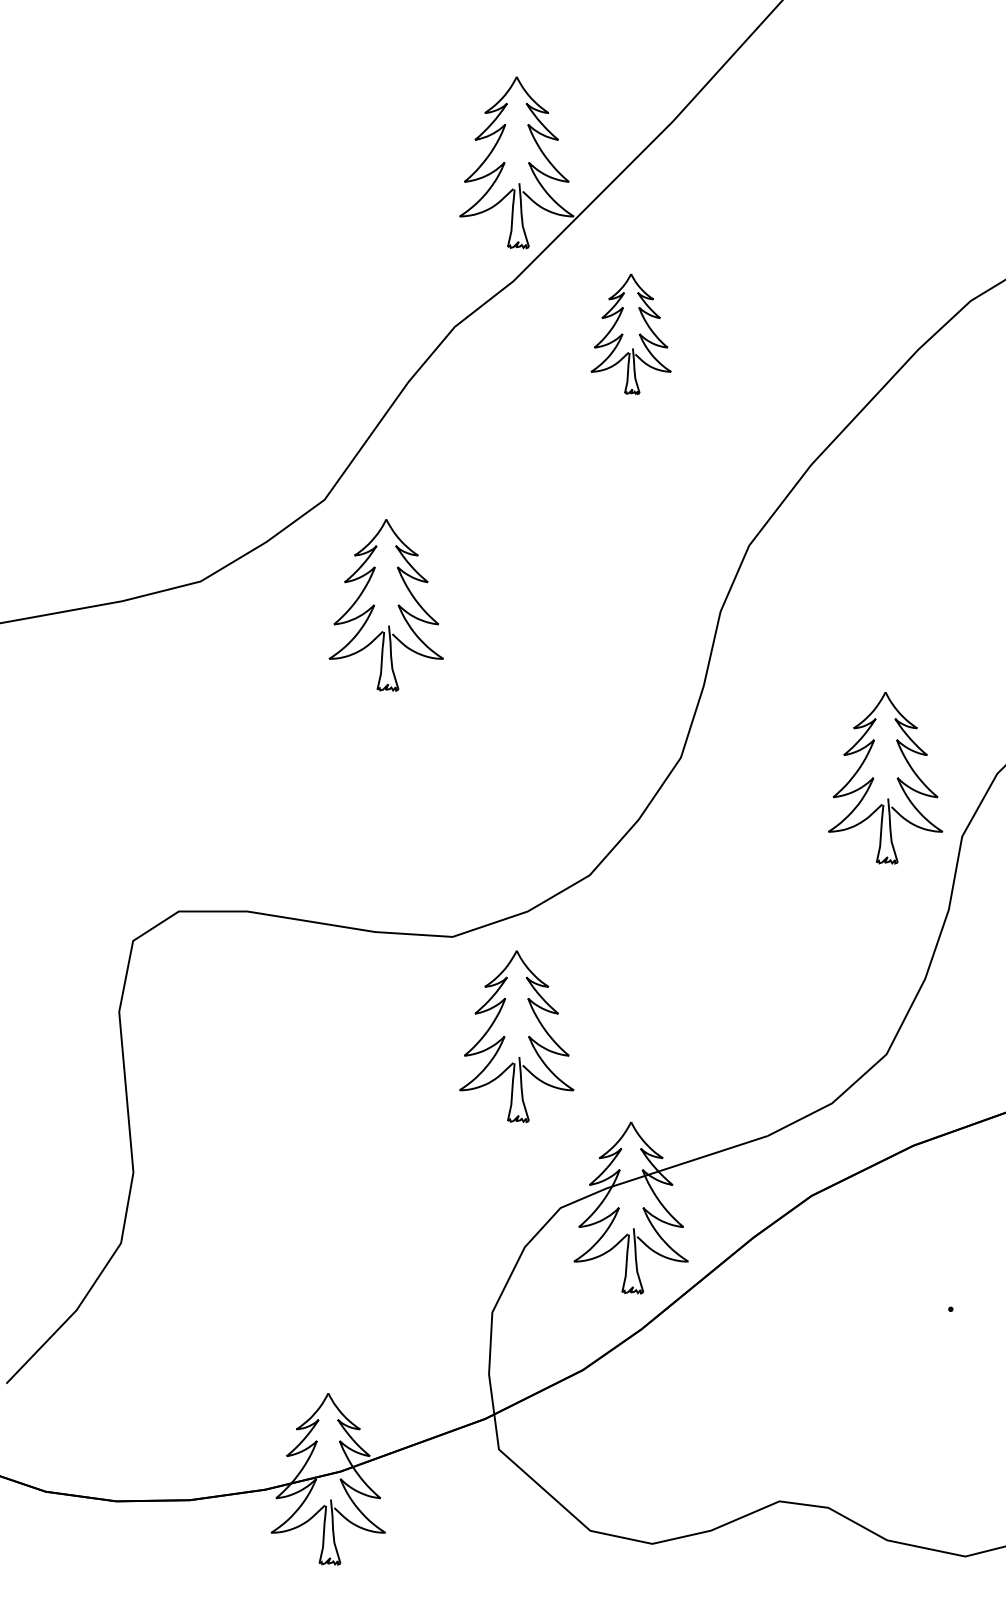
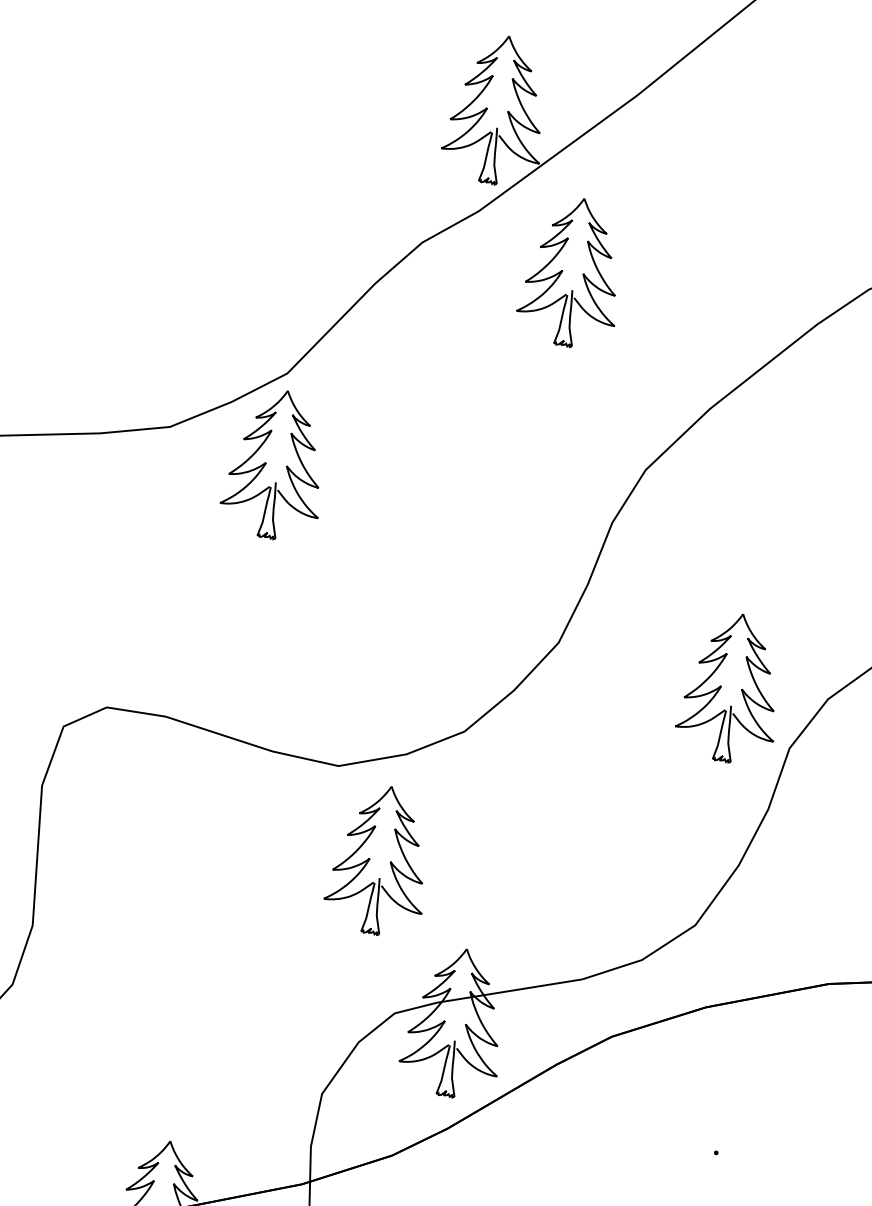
part: (630, 334) -> (572, 272), size x1.43
part: (375, 605) -> (267, 463), moved

